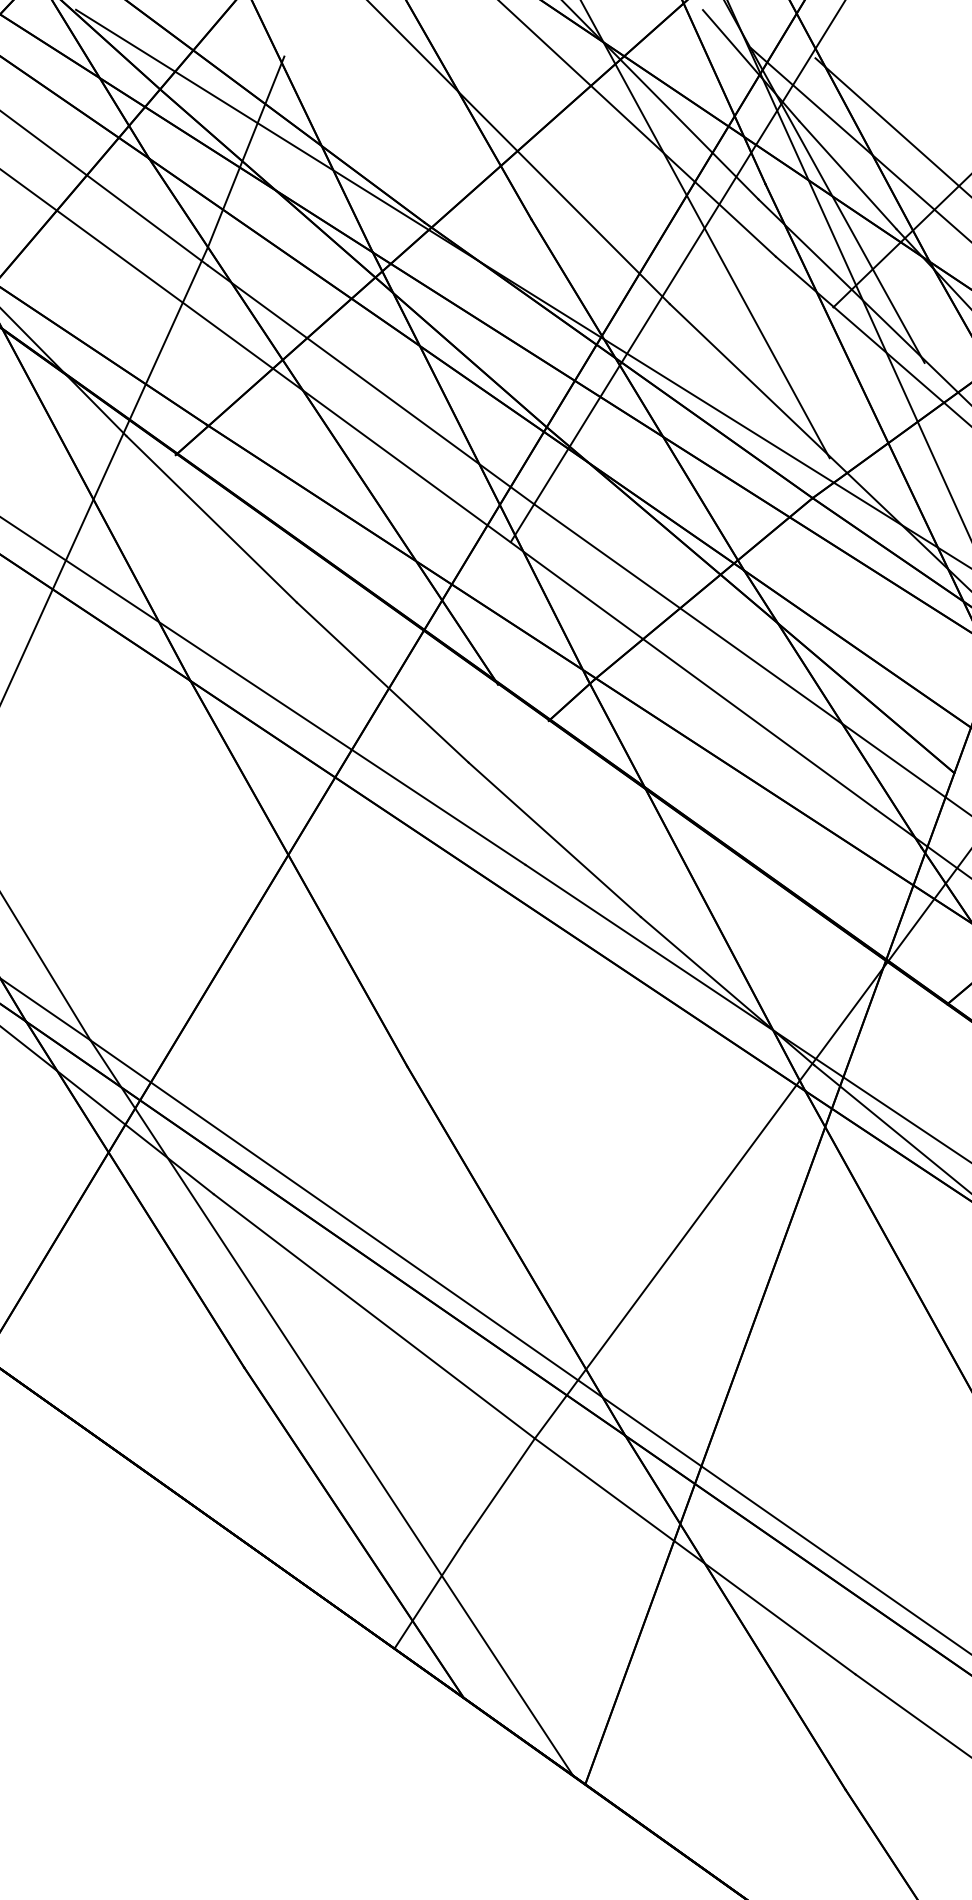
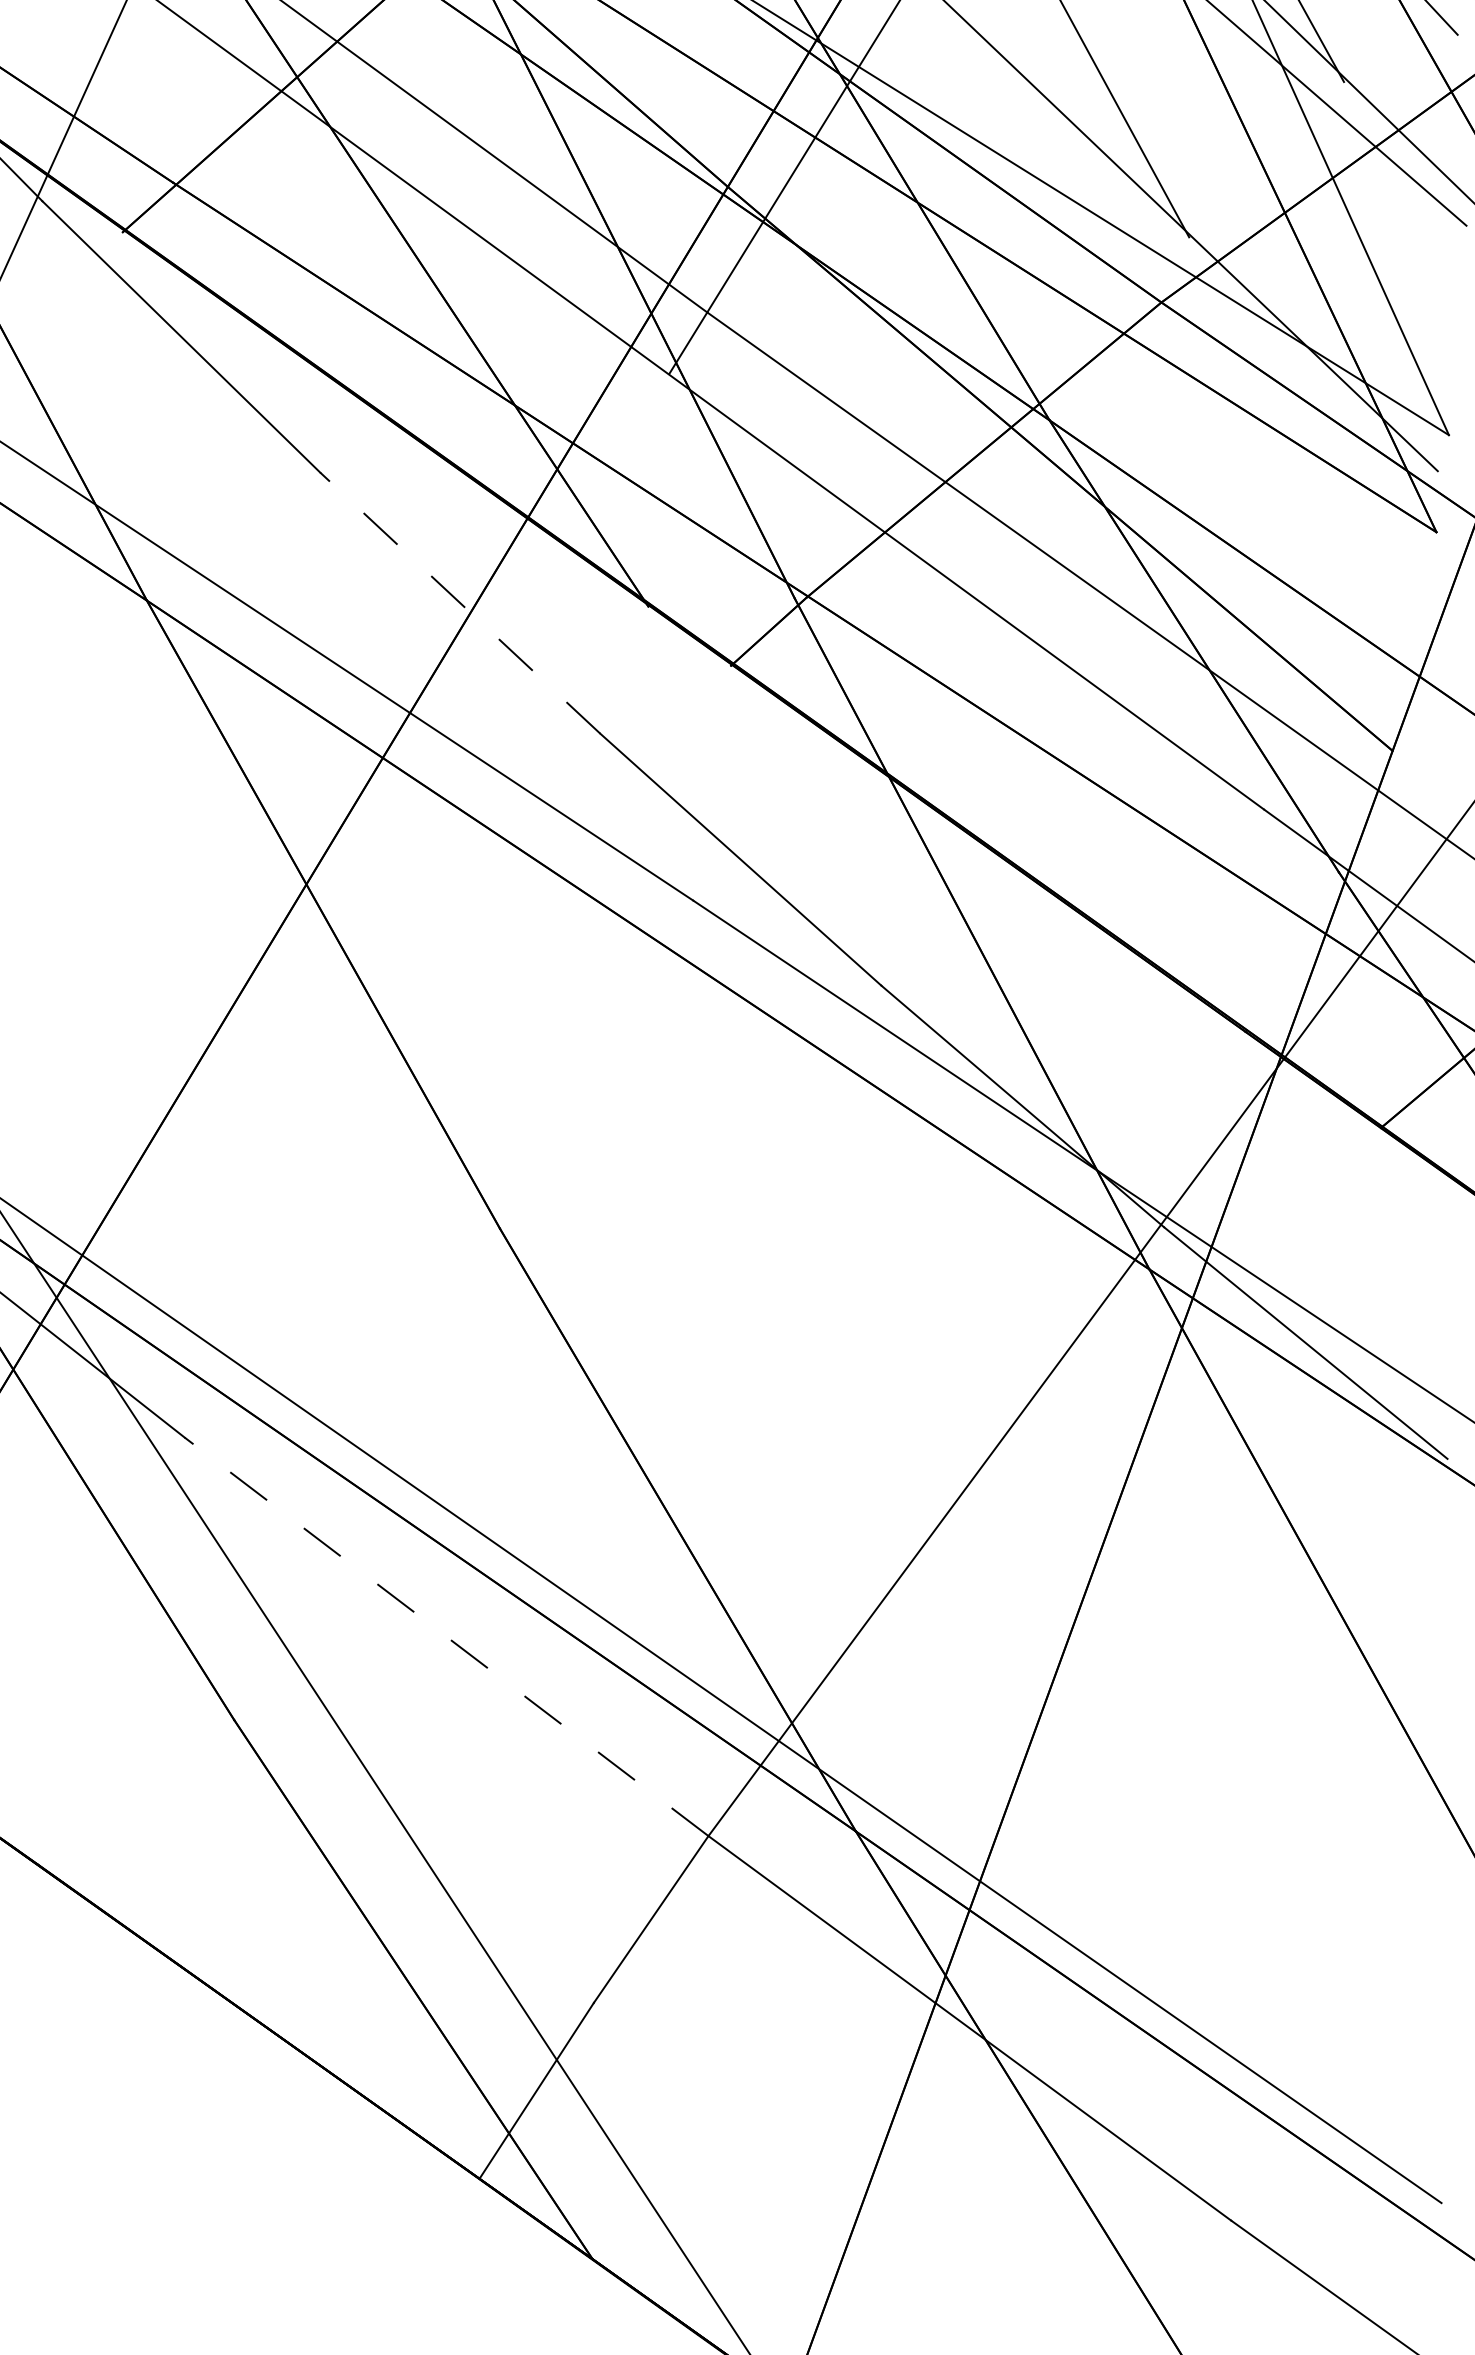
line: (382, 682) -> (459, 603), solid -> dashed
line: (374, 1316) -> (446, 1637), solid -> dashed

